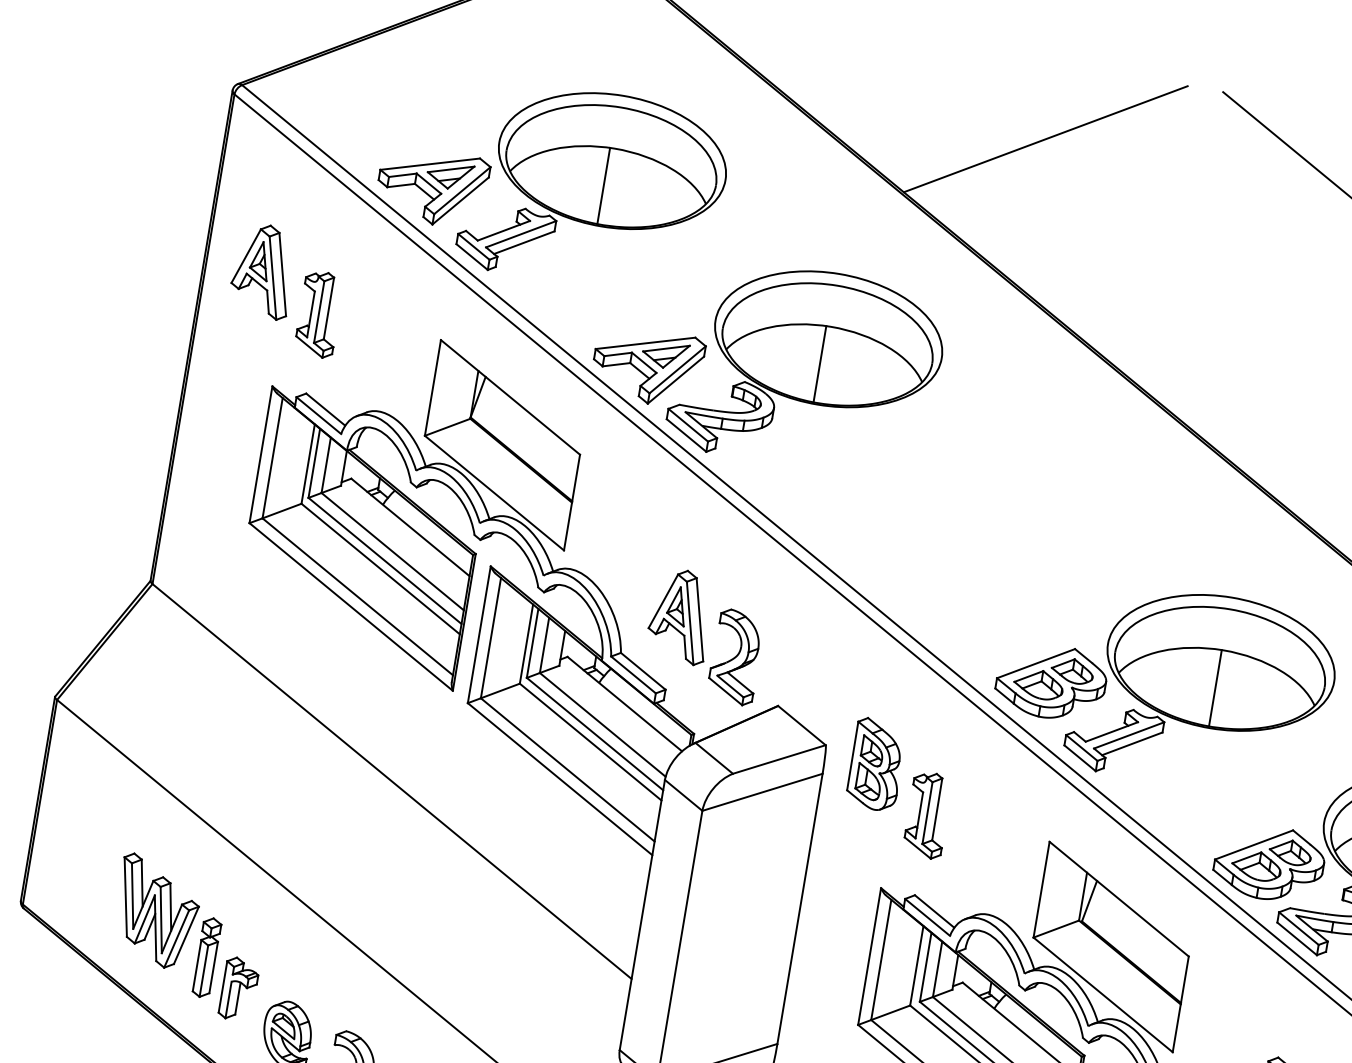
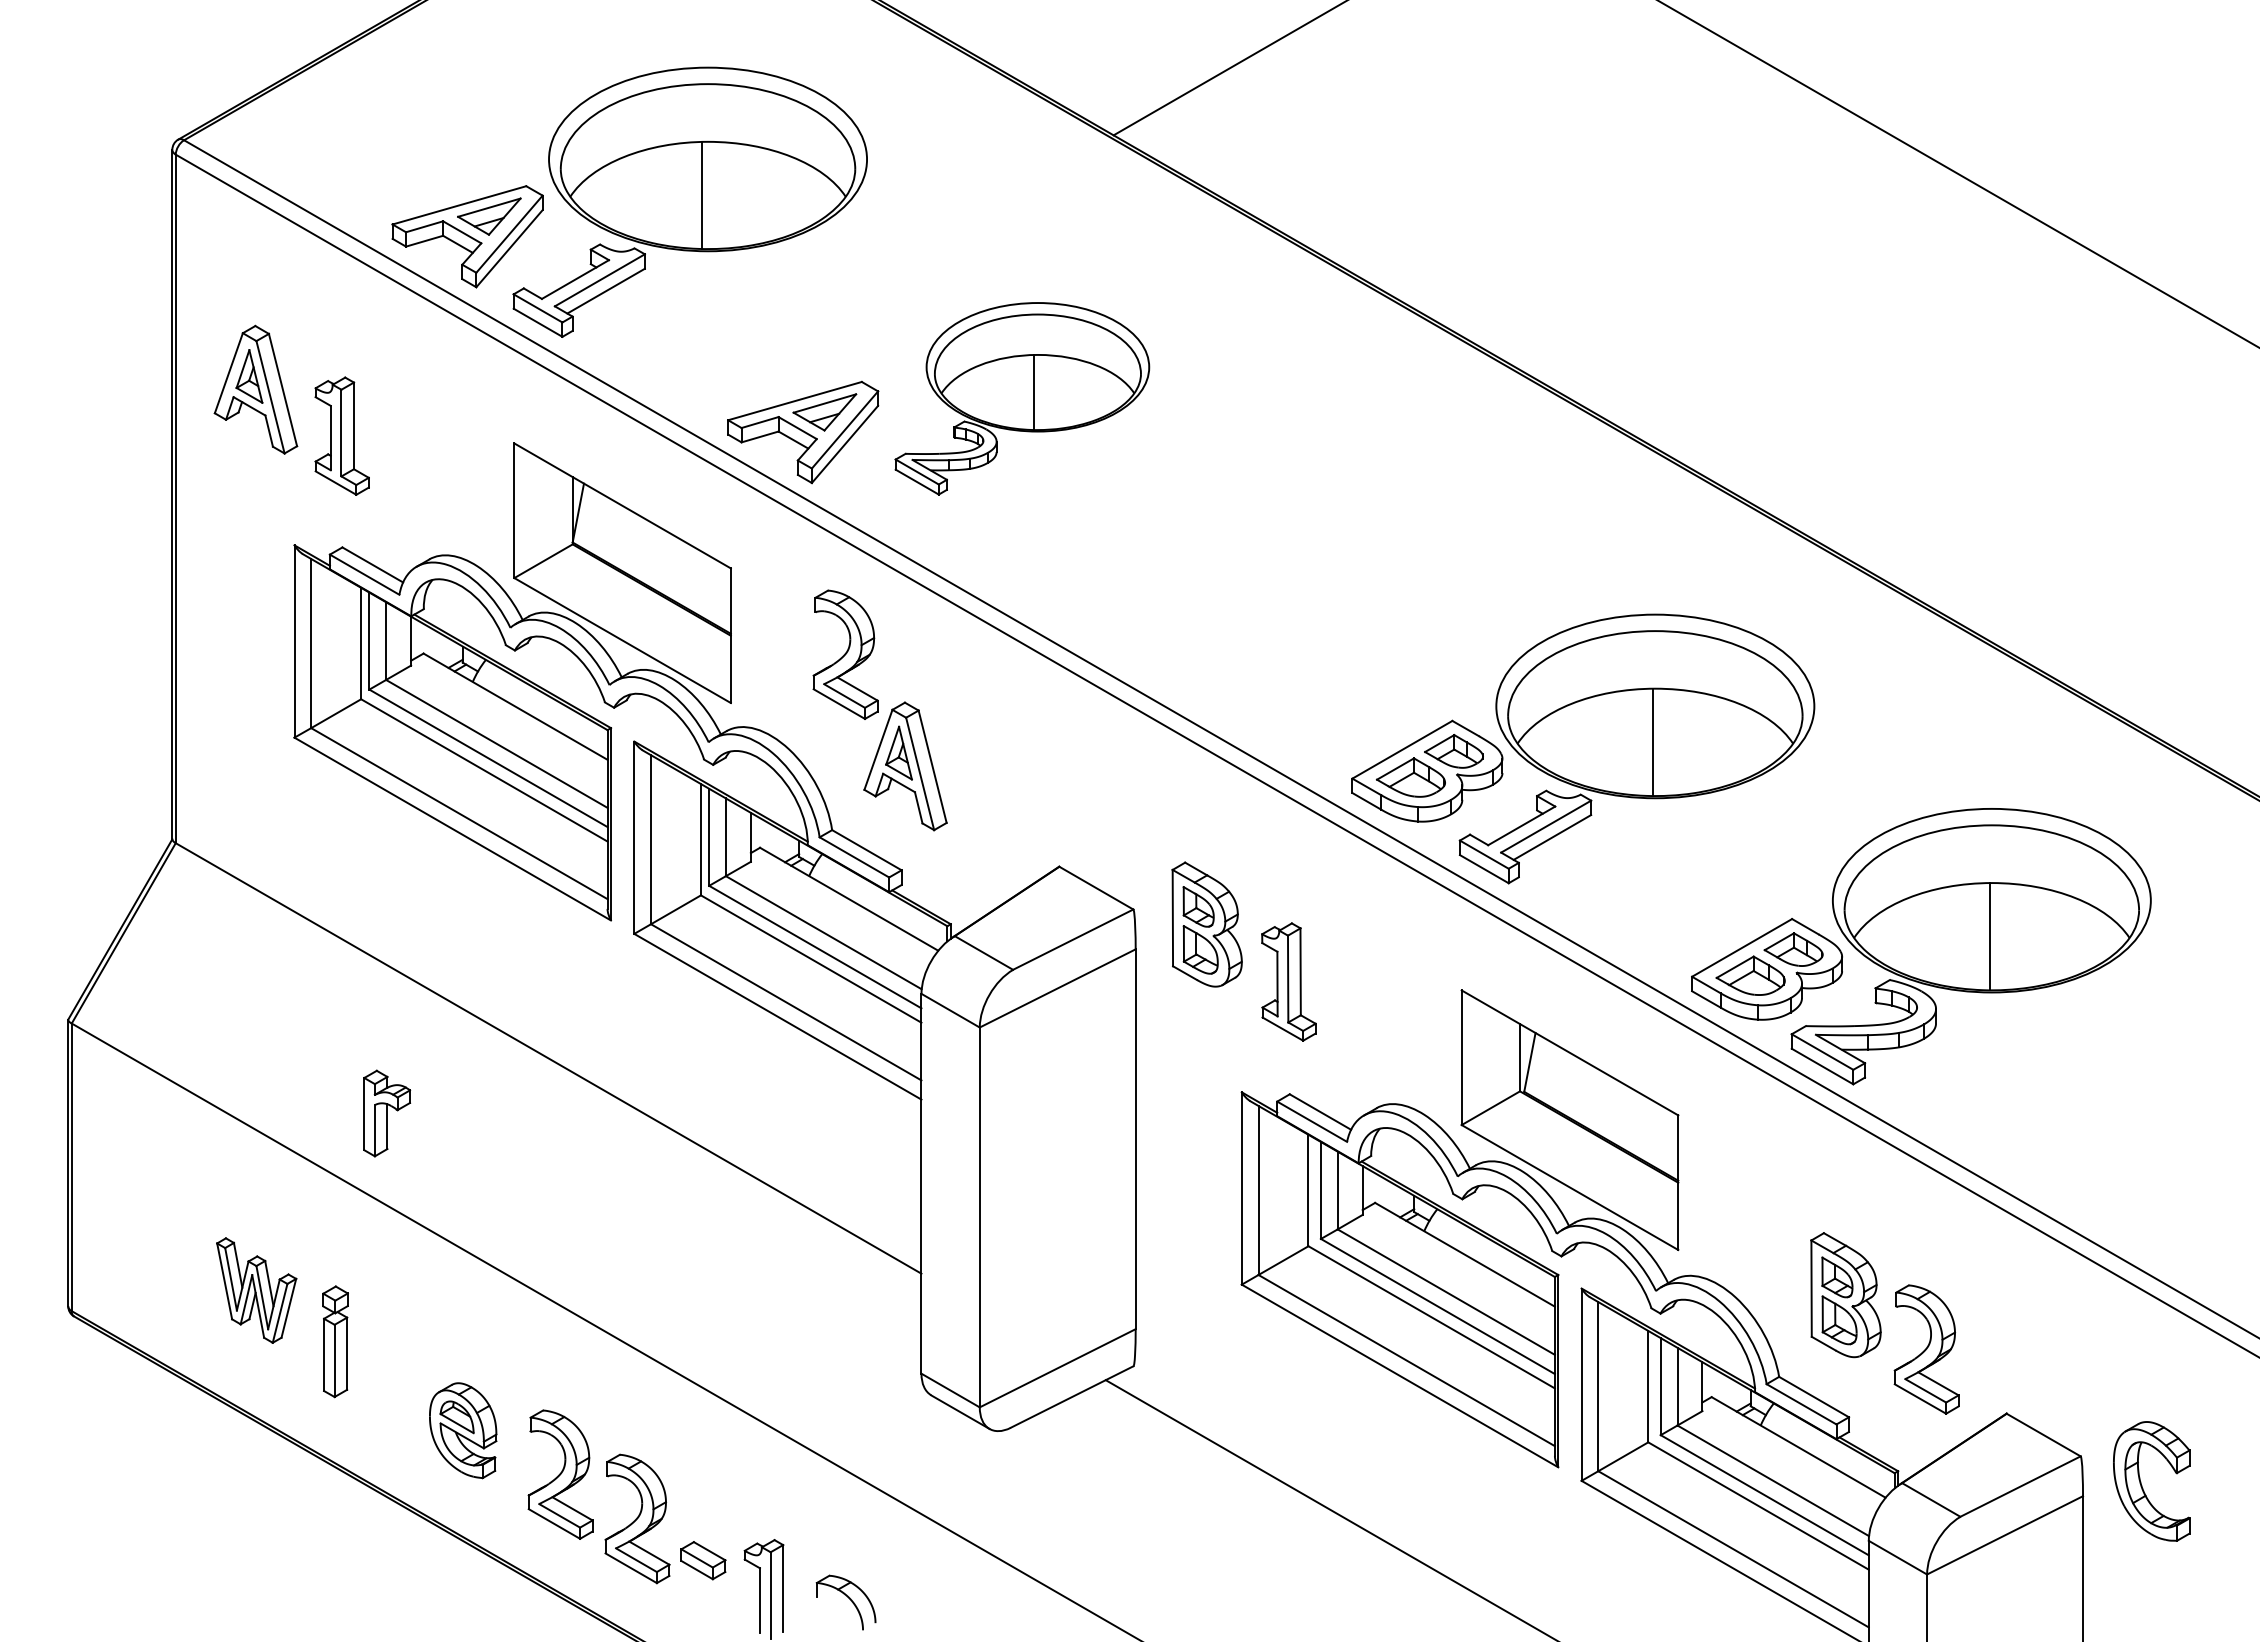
part: (807, 368) -> (1022, 398), size x0.7
part: (735, 657) -> (845, 654), moved
part: (156, 911) -> (256, 1290), size x0.7
part: (239, 989) -> (387, 1113), moved

